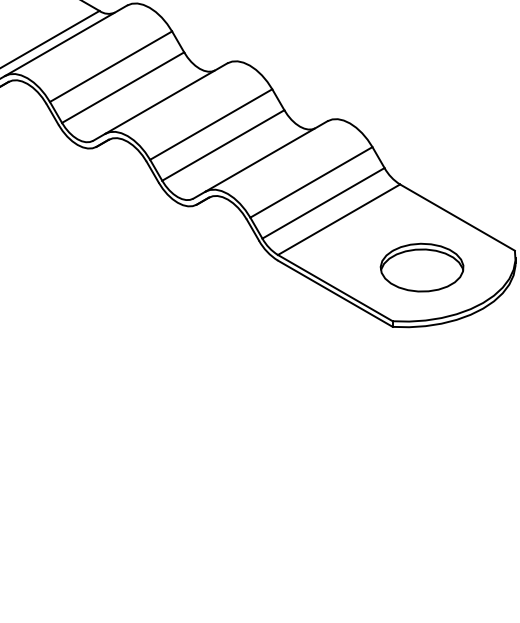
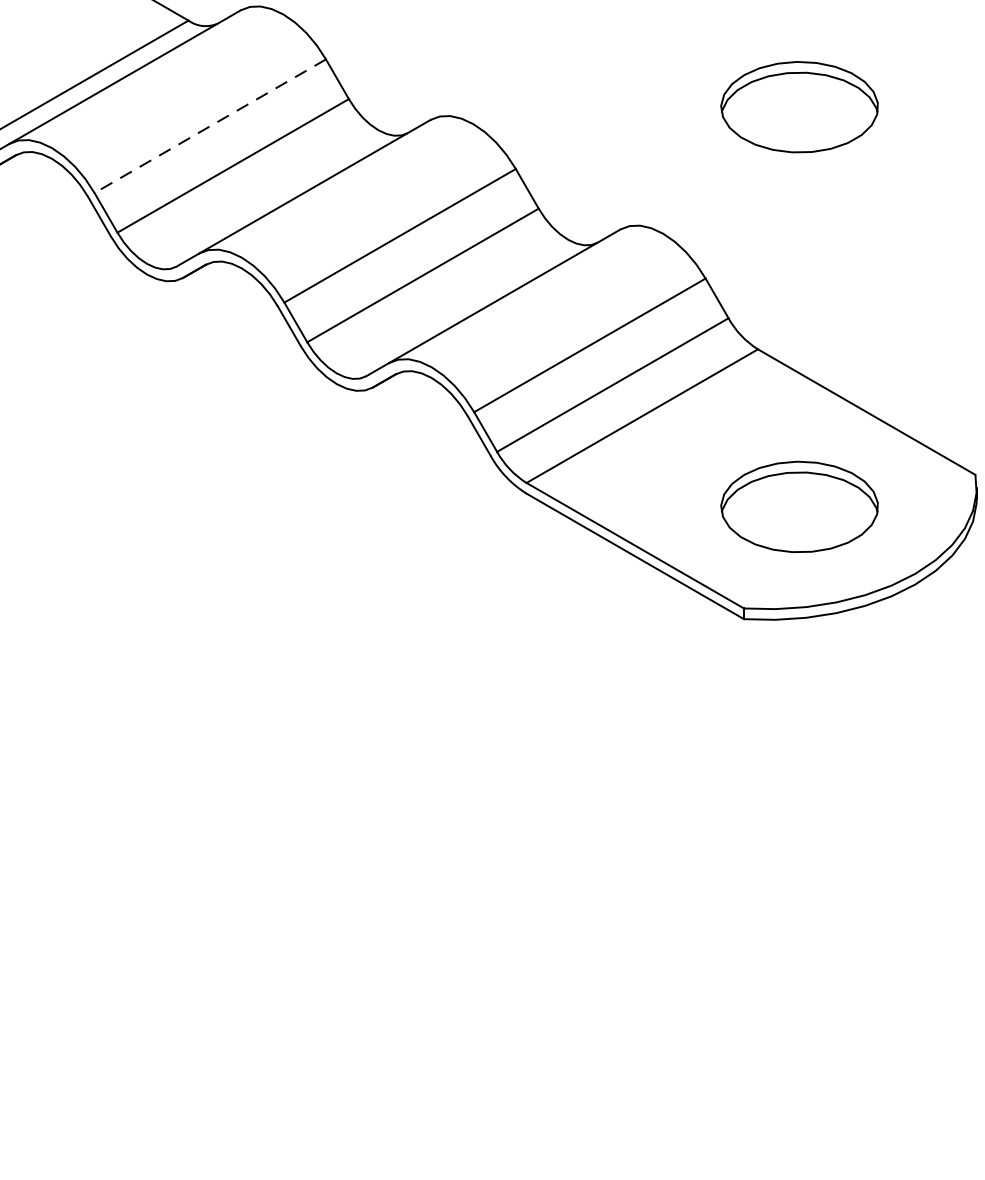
part: (421, 56) -> (798, 106), added
line: (111, 66) -> (211, 125), solid -> dashed

